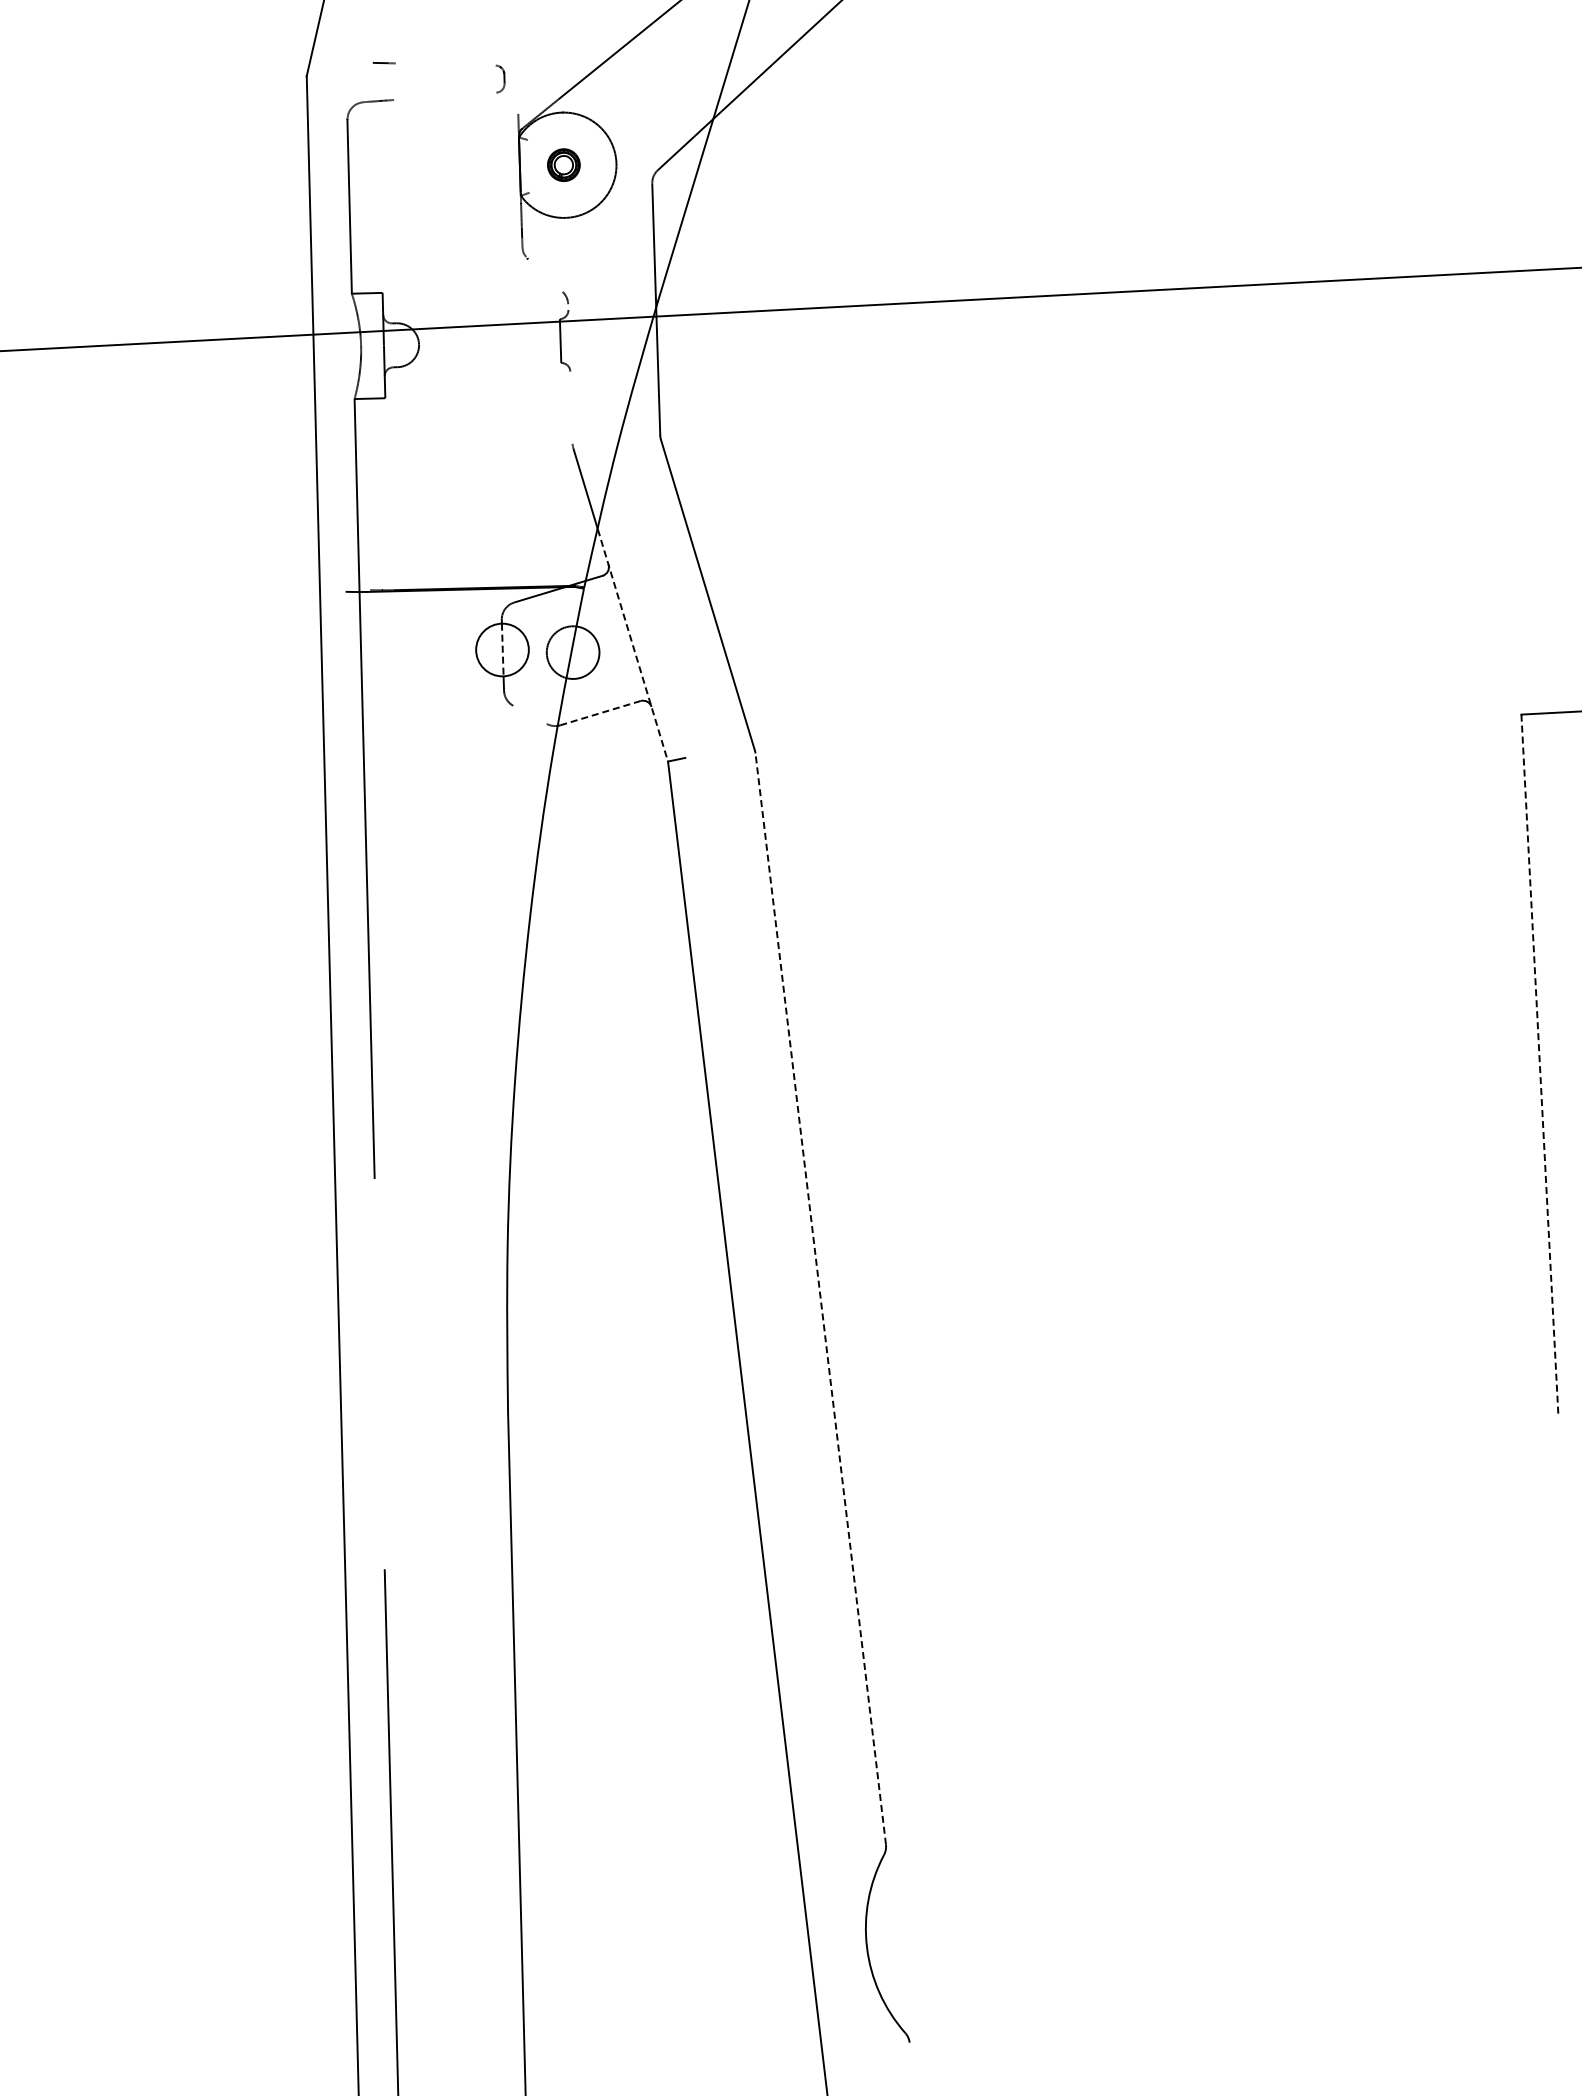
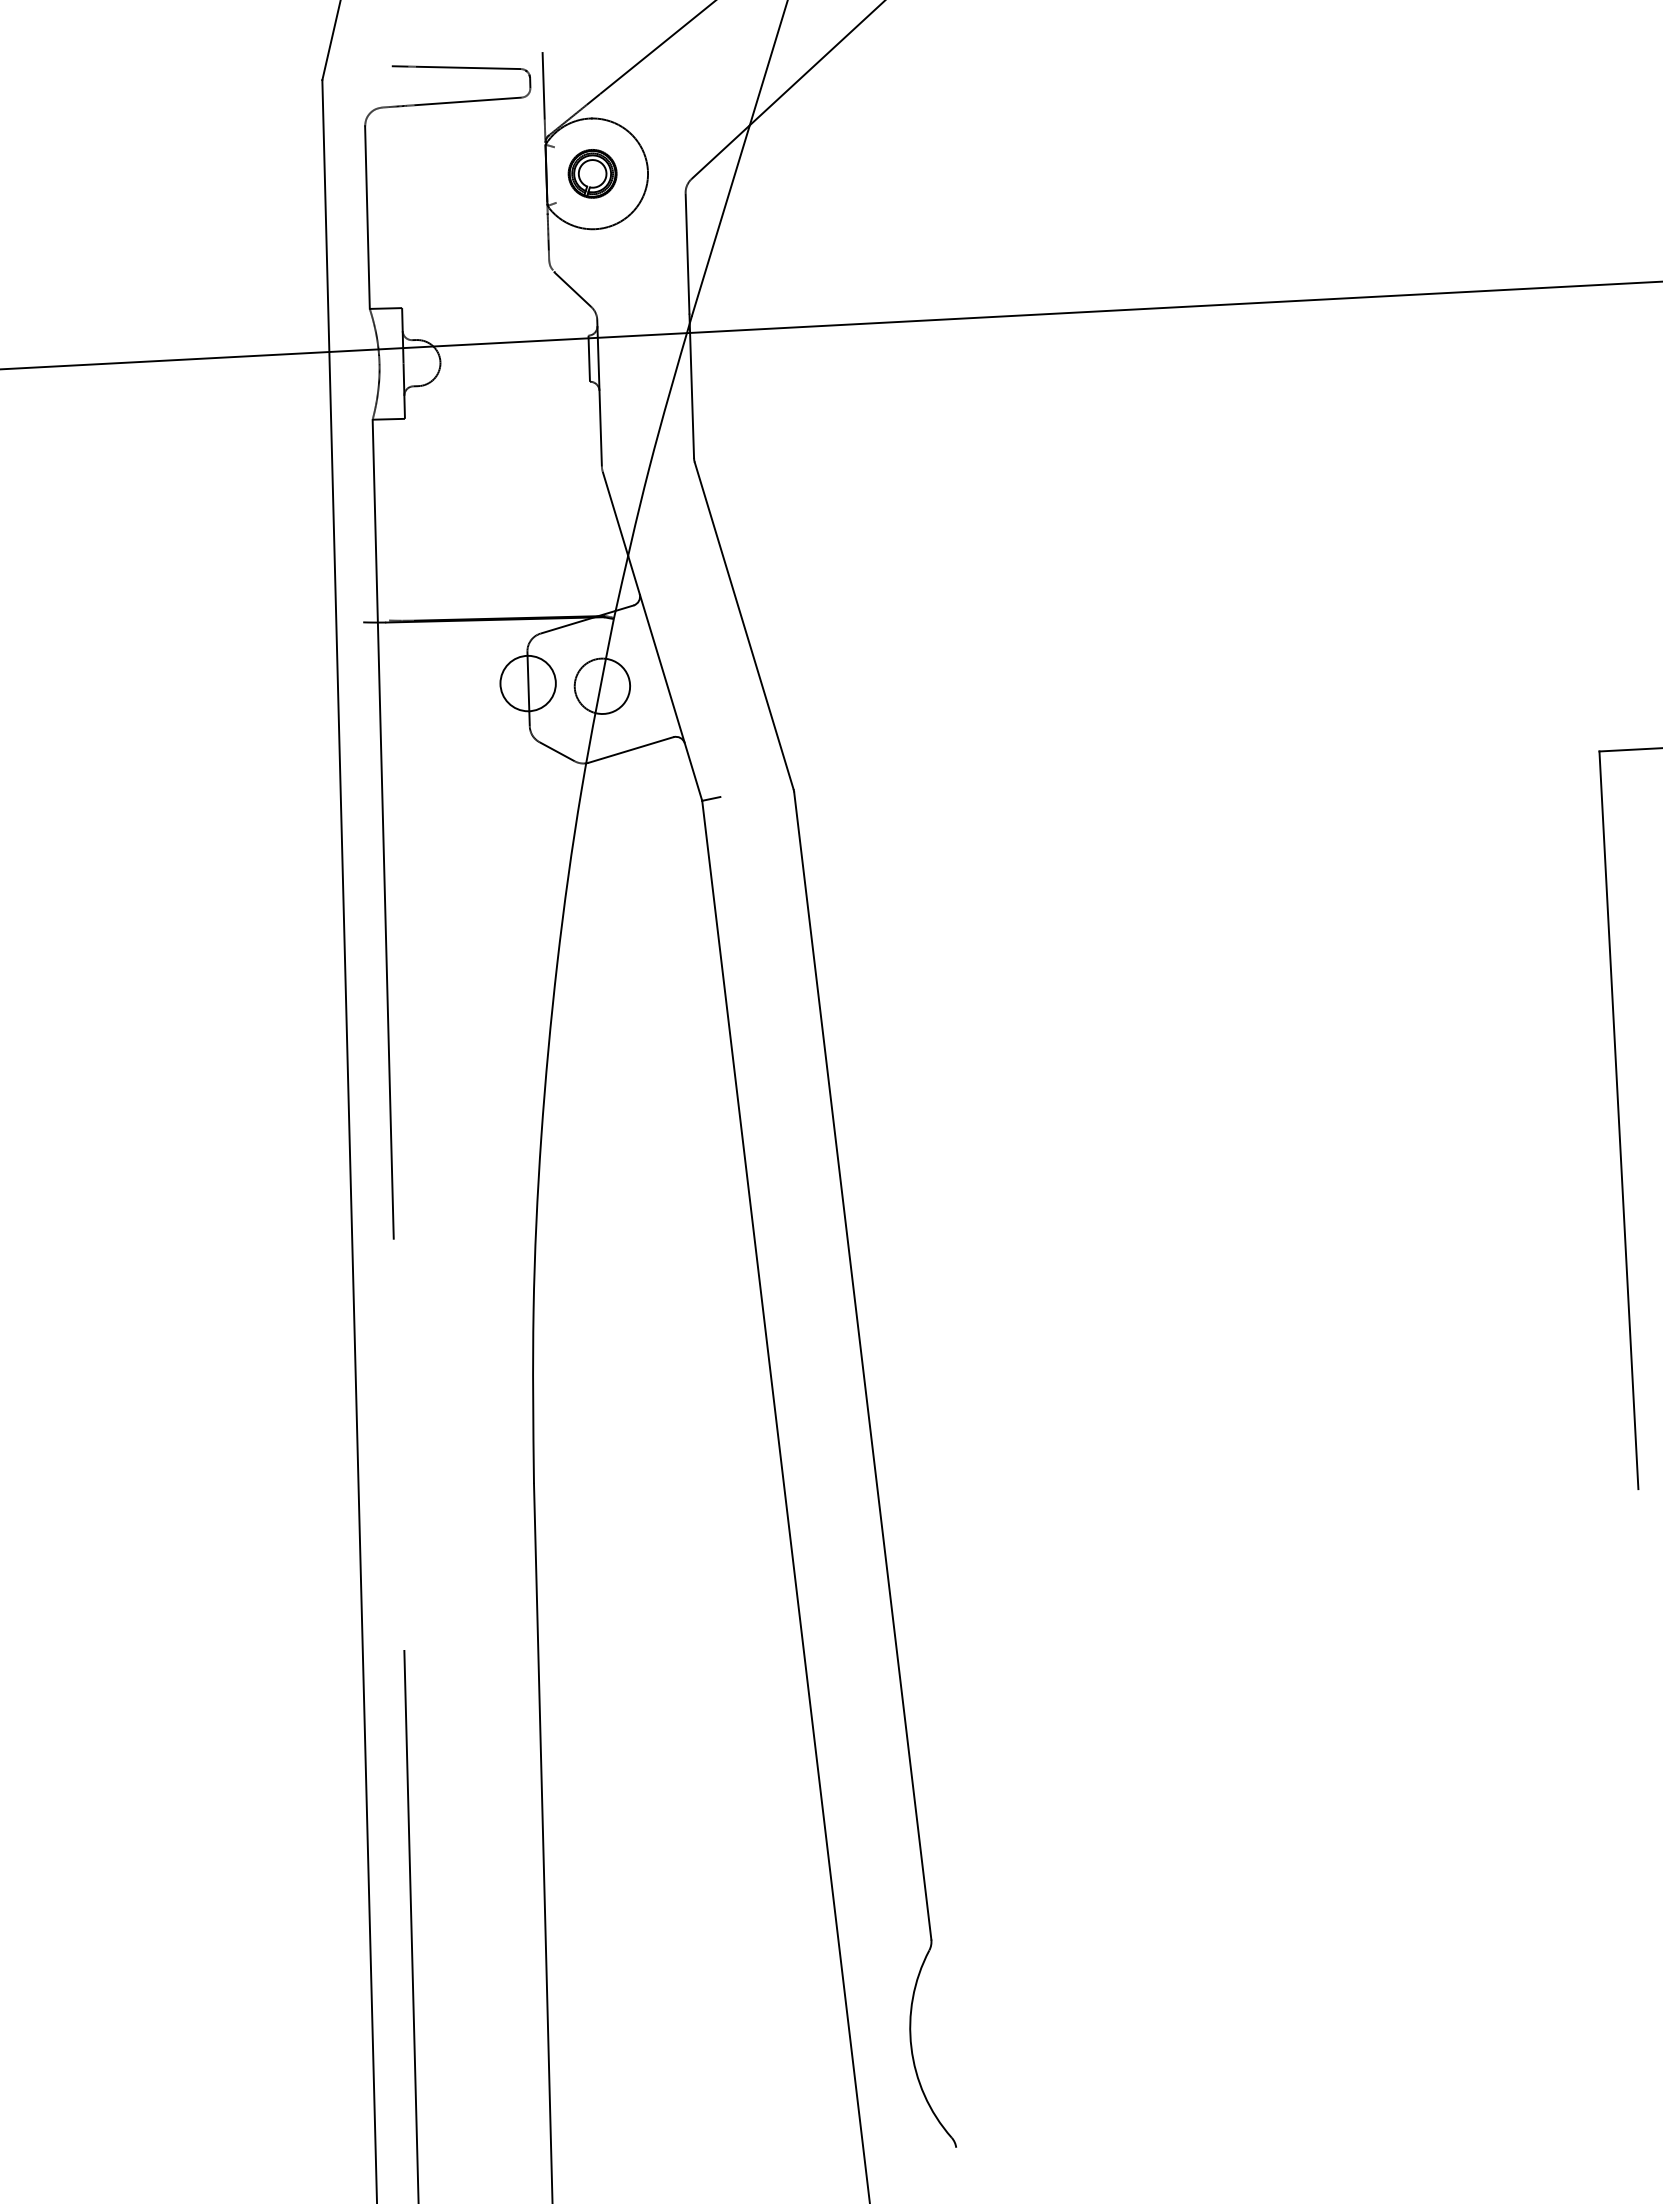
line: (445, 64) -> (468, 67), added
line: (517, 81) -> (543, 85), added
line: (445, 96) -> (468, 101), added
part: (563, 164) -> (592, 173), size x1.43
line: (545, 275) -> (573, 289), added
line: (570, 373) -> (599, 392), added
line: (633, 645) -> (665, 678), dashed -> solid
line: (502, 650) -> (528, 684), dashed -> solid
line: (600, 713) -> (631, 750), dashed -> solid
line: (529, 714) -> (556, 751), added
line: (1539, 1065) -> (1618, 1120), dashed -> solid
line: (820, 1298) -> (862, 1365), dashed -> solid

